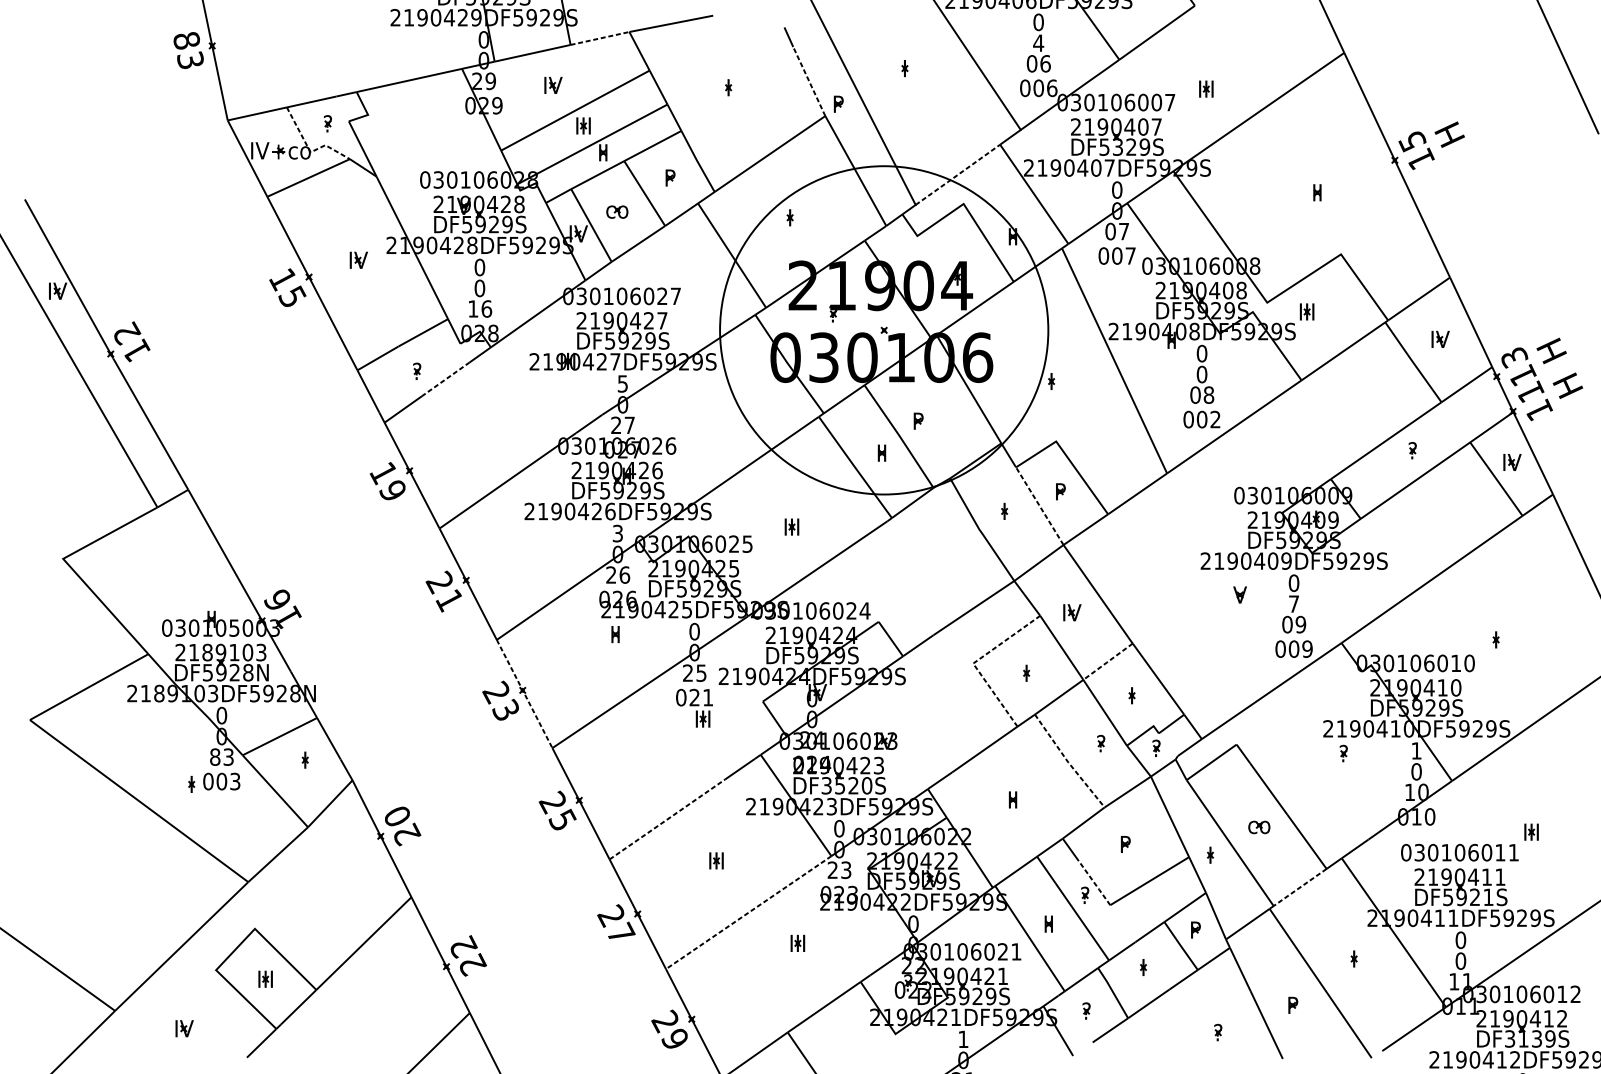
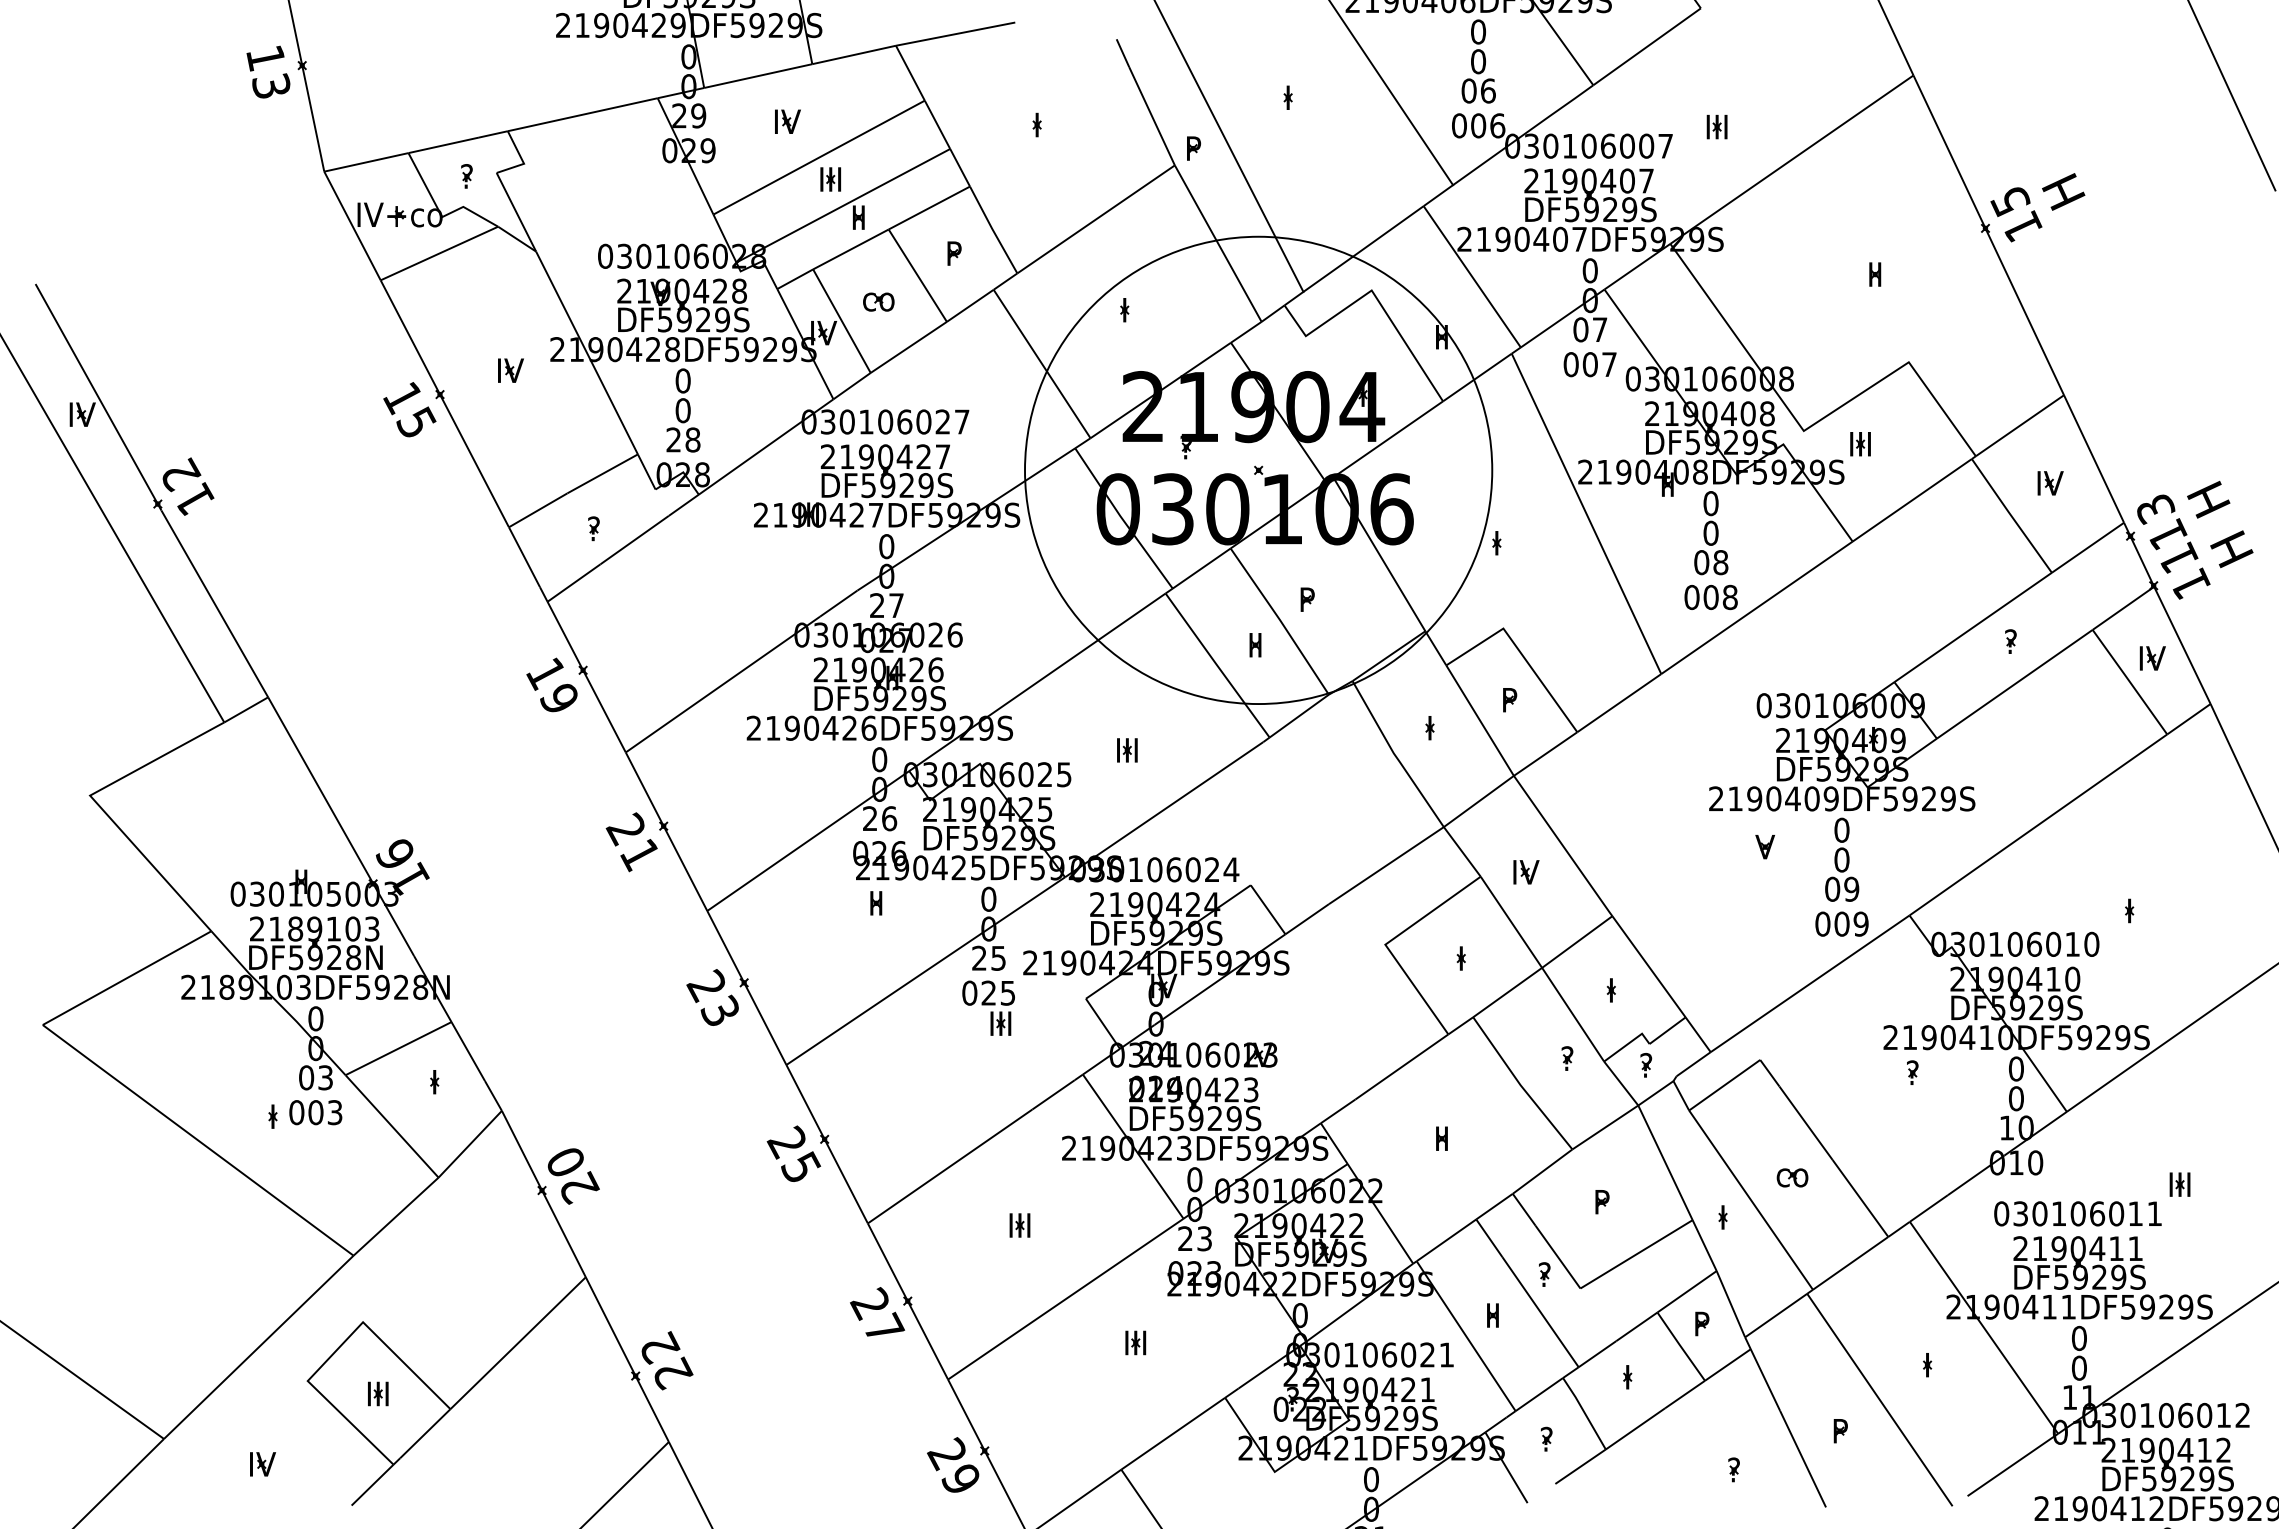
line: (600, 38) -> (854, 54), dashed -> solid
text: (186, 40) -> (265, 58), 83 -> 13
text: (1038, 43) -> (1478, 61), 4 -> 0
line: (808, 81) -> (1151, 115), dashed -> solid
text: (1117, 147) -> (1590, 209), DF5329S -> DF5929S
line: (309, 150) -> (440, 214), dashed -> solid
line: (957, 175) -> (1363, 249), dashed -> solid
text: (480, 308) -> (683, 439), 16 -> 28
line: (445, 379) -> (634, 540), dashed -> solid
text: (622, 383) -> (886, 546), 5 -> 0
text: (1215, 419) -> (1729, 597), 002 -> 008
line: (1040, 506) -> (1480, 720), dashed -> solid
text: (617, 533) -> (879, 759), 3 -> 0
text: (1293, 603) -> (1841, 859), 7 -> 0
line: (975, 662) -> (1388, 942), dashed -> solid
line: (1107, 662) -> (1576, 942), dashed -> solid
line: (524, 693) -> (746, 987), dashed -> solid
text: (708, 697) -> (1008, 993), 021 -> 025
text: (1416, 750) -> (2016, 1068), 1 -> 0
text: (215, 756) -> (306, 1077), 83 -> 03
line: (1068, 762) -> (1520, 1085), dashed -> solid
text: (846, 785) -> (1205, 1118), DF3520S -> DF5929S
line: (667, 819) -> (950, 1166), dashed -> solid
line: (1094, 883) -> (1558, 1257), dashed -> solid
line: (1300, 887) -> (1850, 1263), dashed -> solid
text: (1488, 896) -> (2118, 1276), DF5921S -> DF5929S
line: (748, 912) -> (1065, 1299), dashed -> solid
text: (1523, 1038) -> (2168, 1478), DF3139S -> DF5929S
text: (963, 1039) -> (1371, 1479), 1 -> 0

